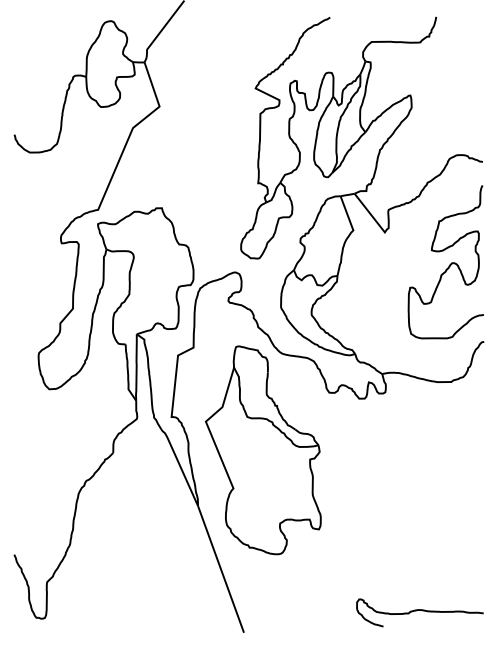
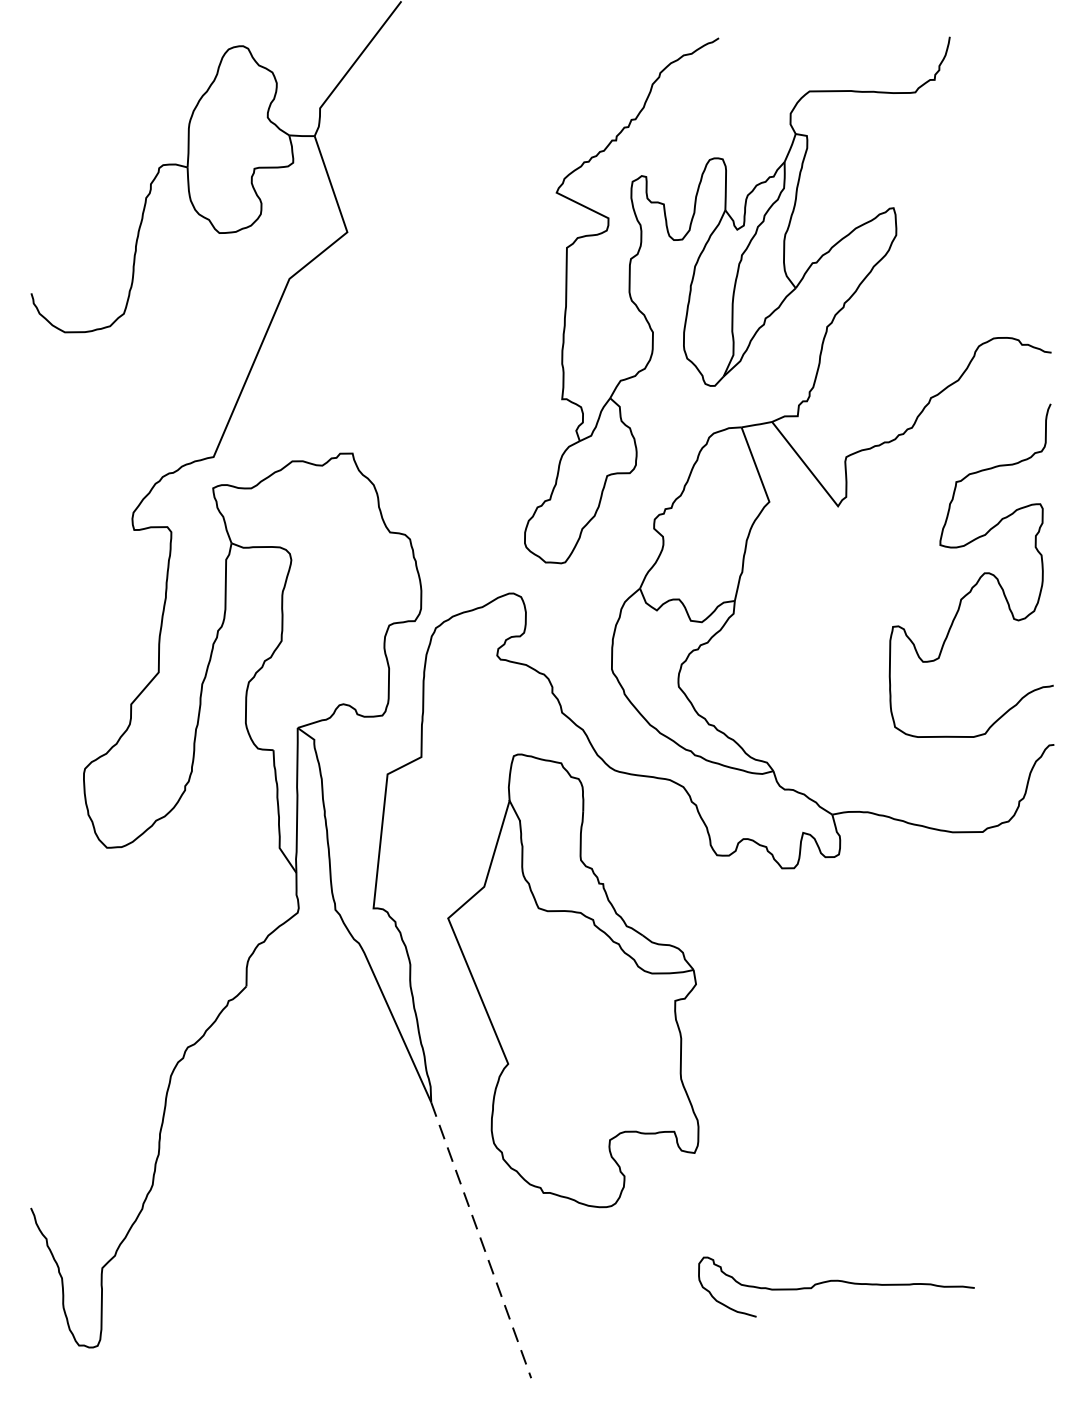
line: (221, 569) -> (482, 1240), solid -> dashed
curve: (419, 610) -> (835, 1281), moved

